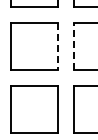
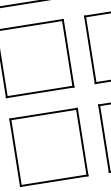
line: (58, 46) -> (68, 53), dashed -> solid
line: (73, 46) -> (89, 50), dashed -> solid

